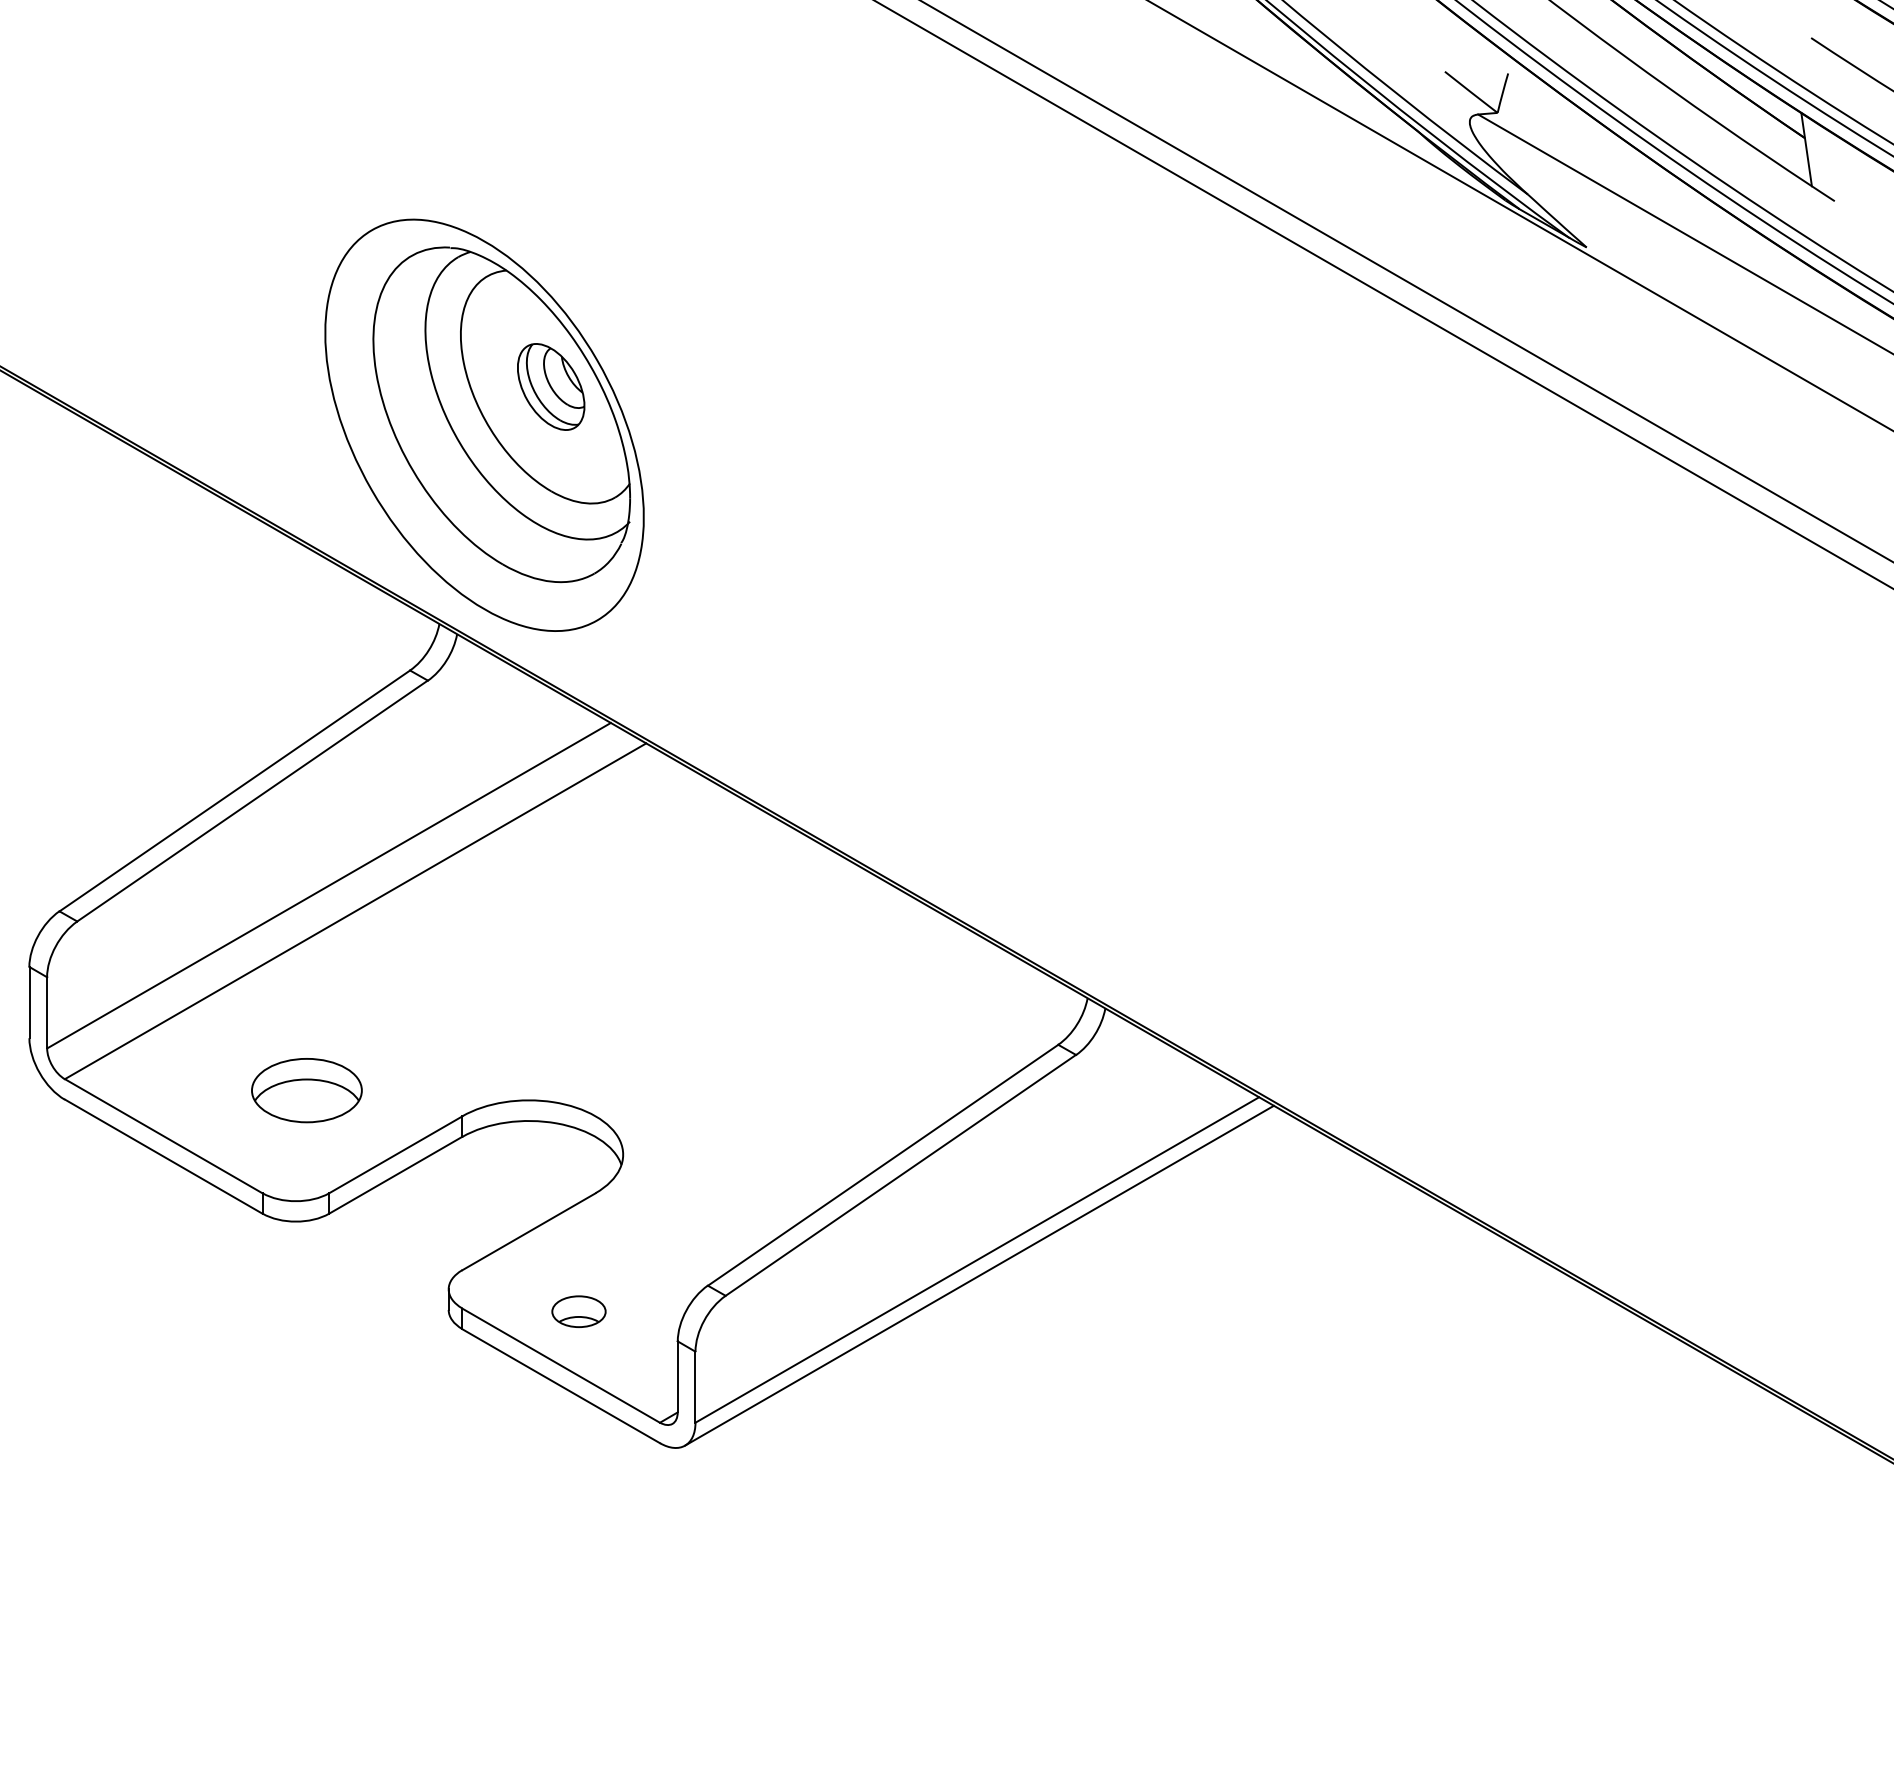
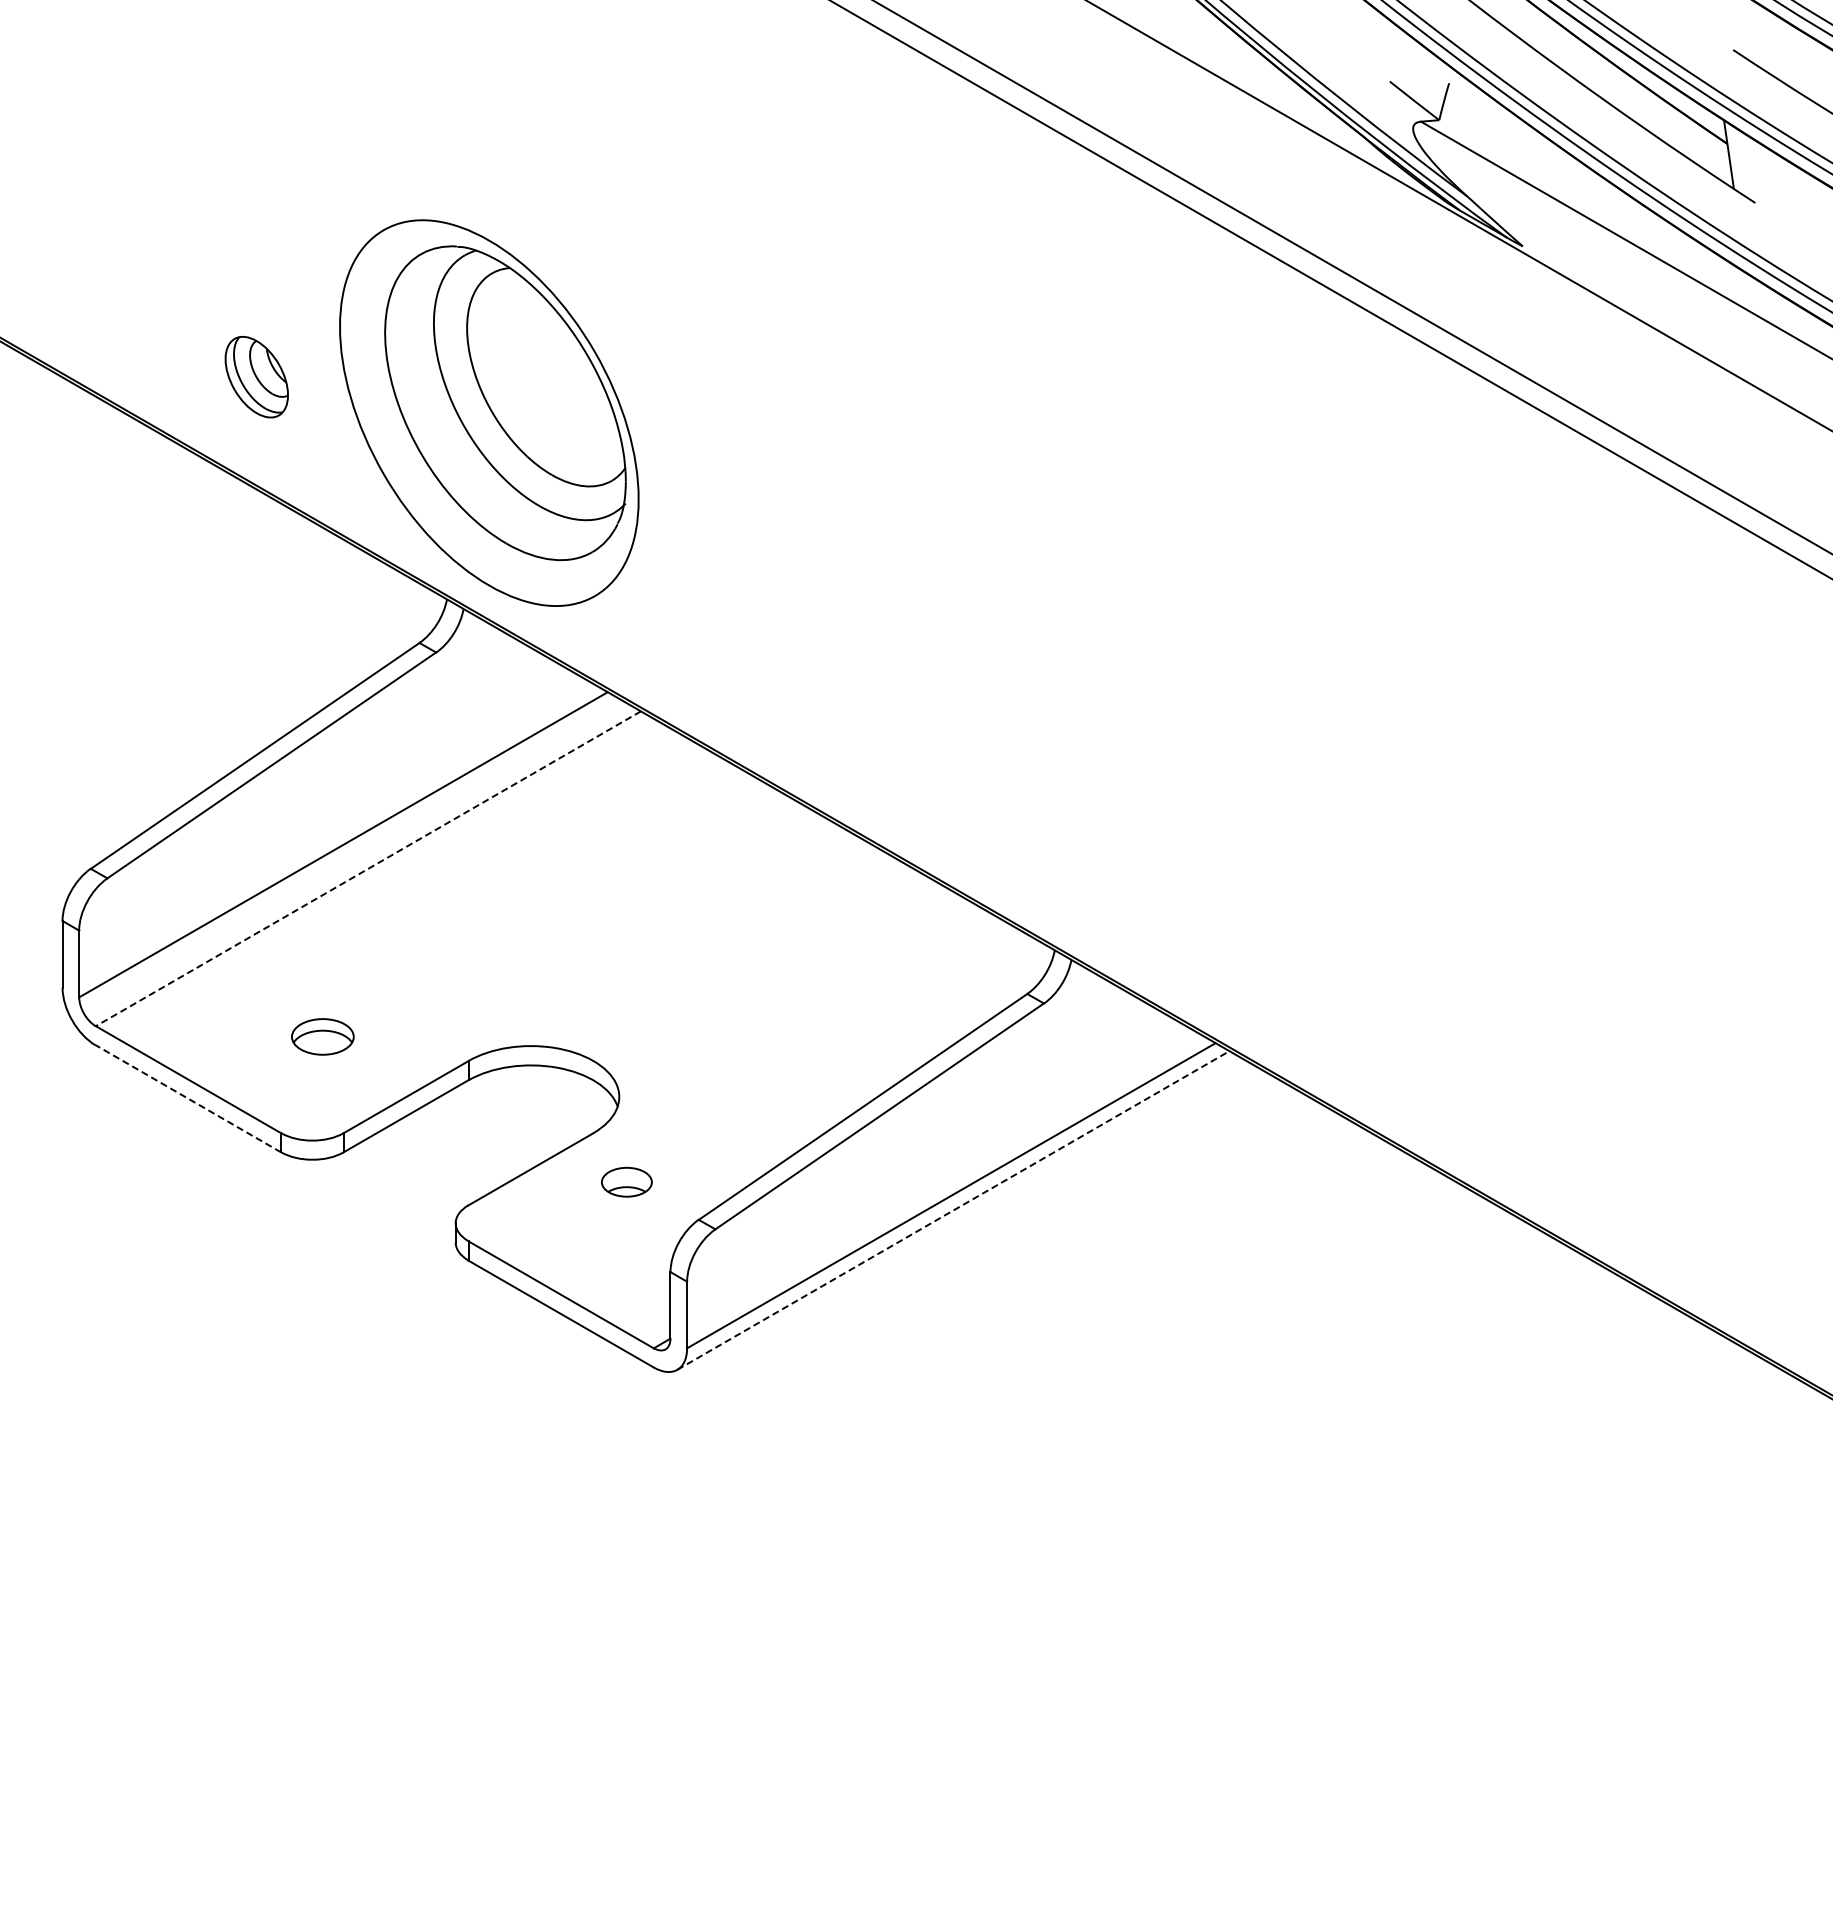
part: (550, 387) -> (256, 377), moved
line: (355, 910) -> (368, 868), solid -> dashed
part: (306, 1090) -> (322, 1036), size x0.6
line: (163, 1156) -> (188, 1098), solid -> dashed
line: (979, 1275) -> (953, 1210), solid -> dashed
part: (578, 1310) -> (626, 1181), moved

